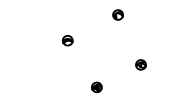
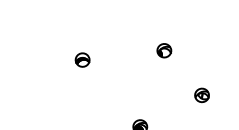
part: (117, 14) -> (163, 49), moved
part: (67, 40) -> (82, 59), moved

